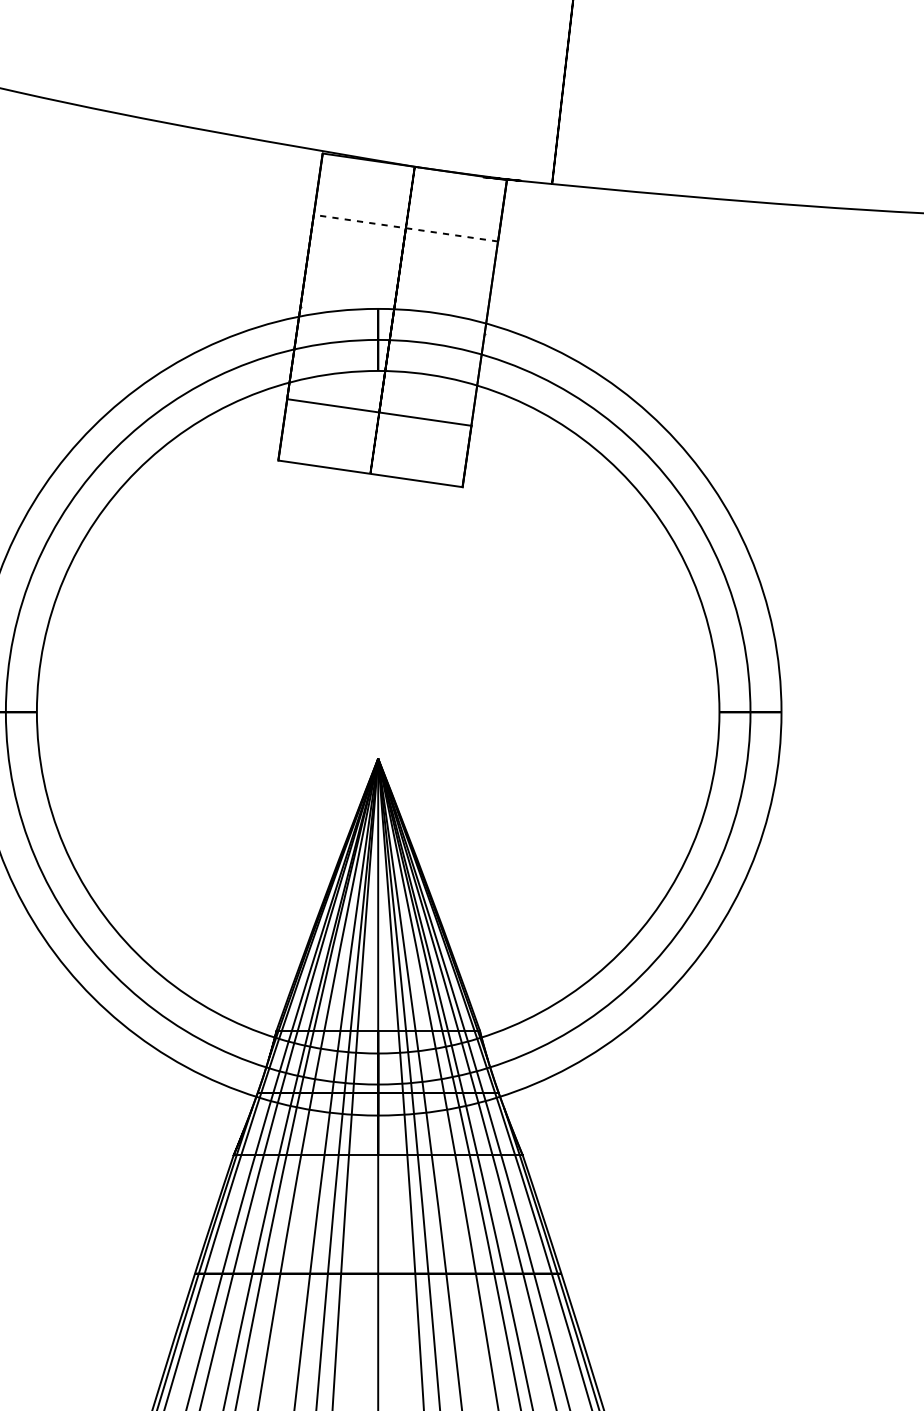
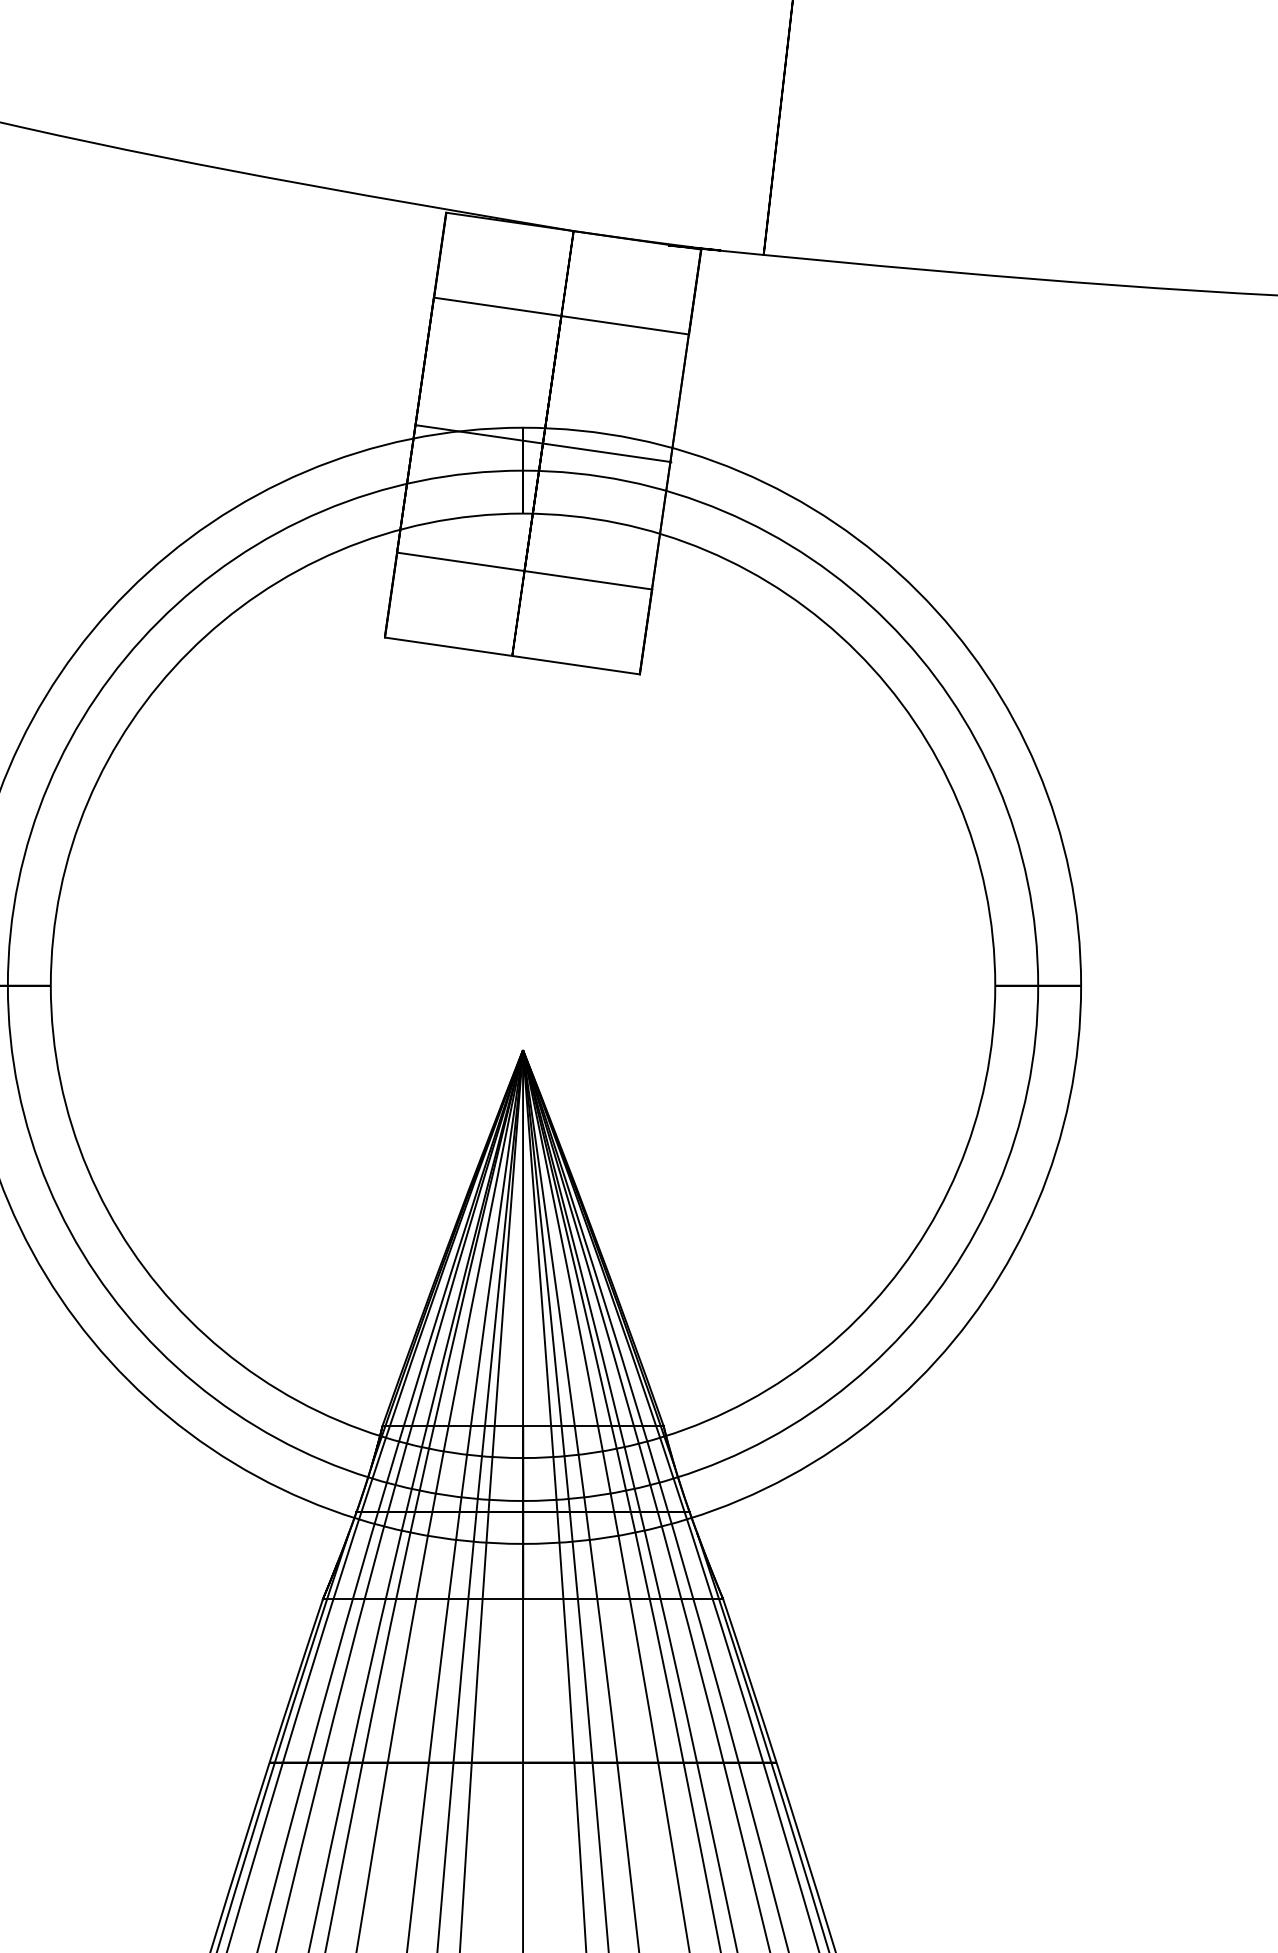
line: (405, 228) -> (561, 316), dashed -> solid
line: (392, 320) -> (542, 443), added

